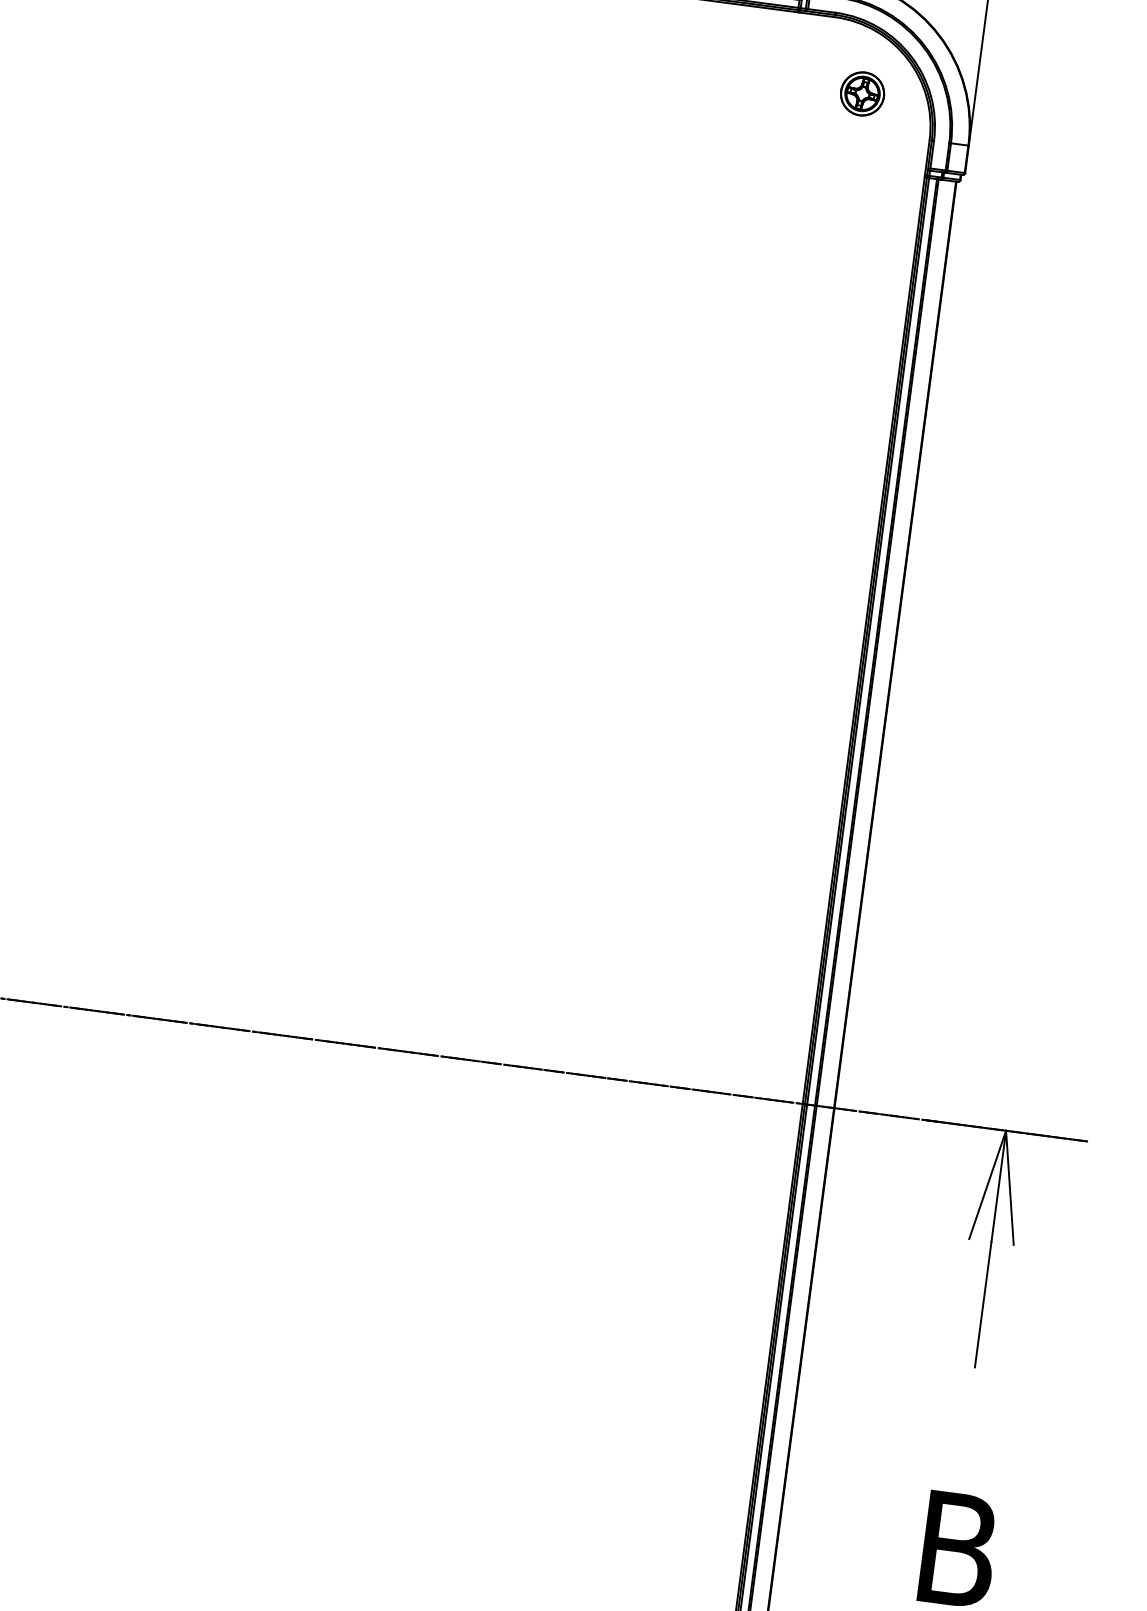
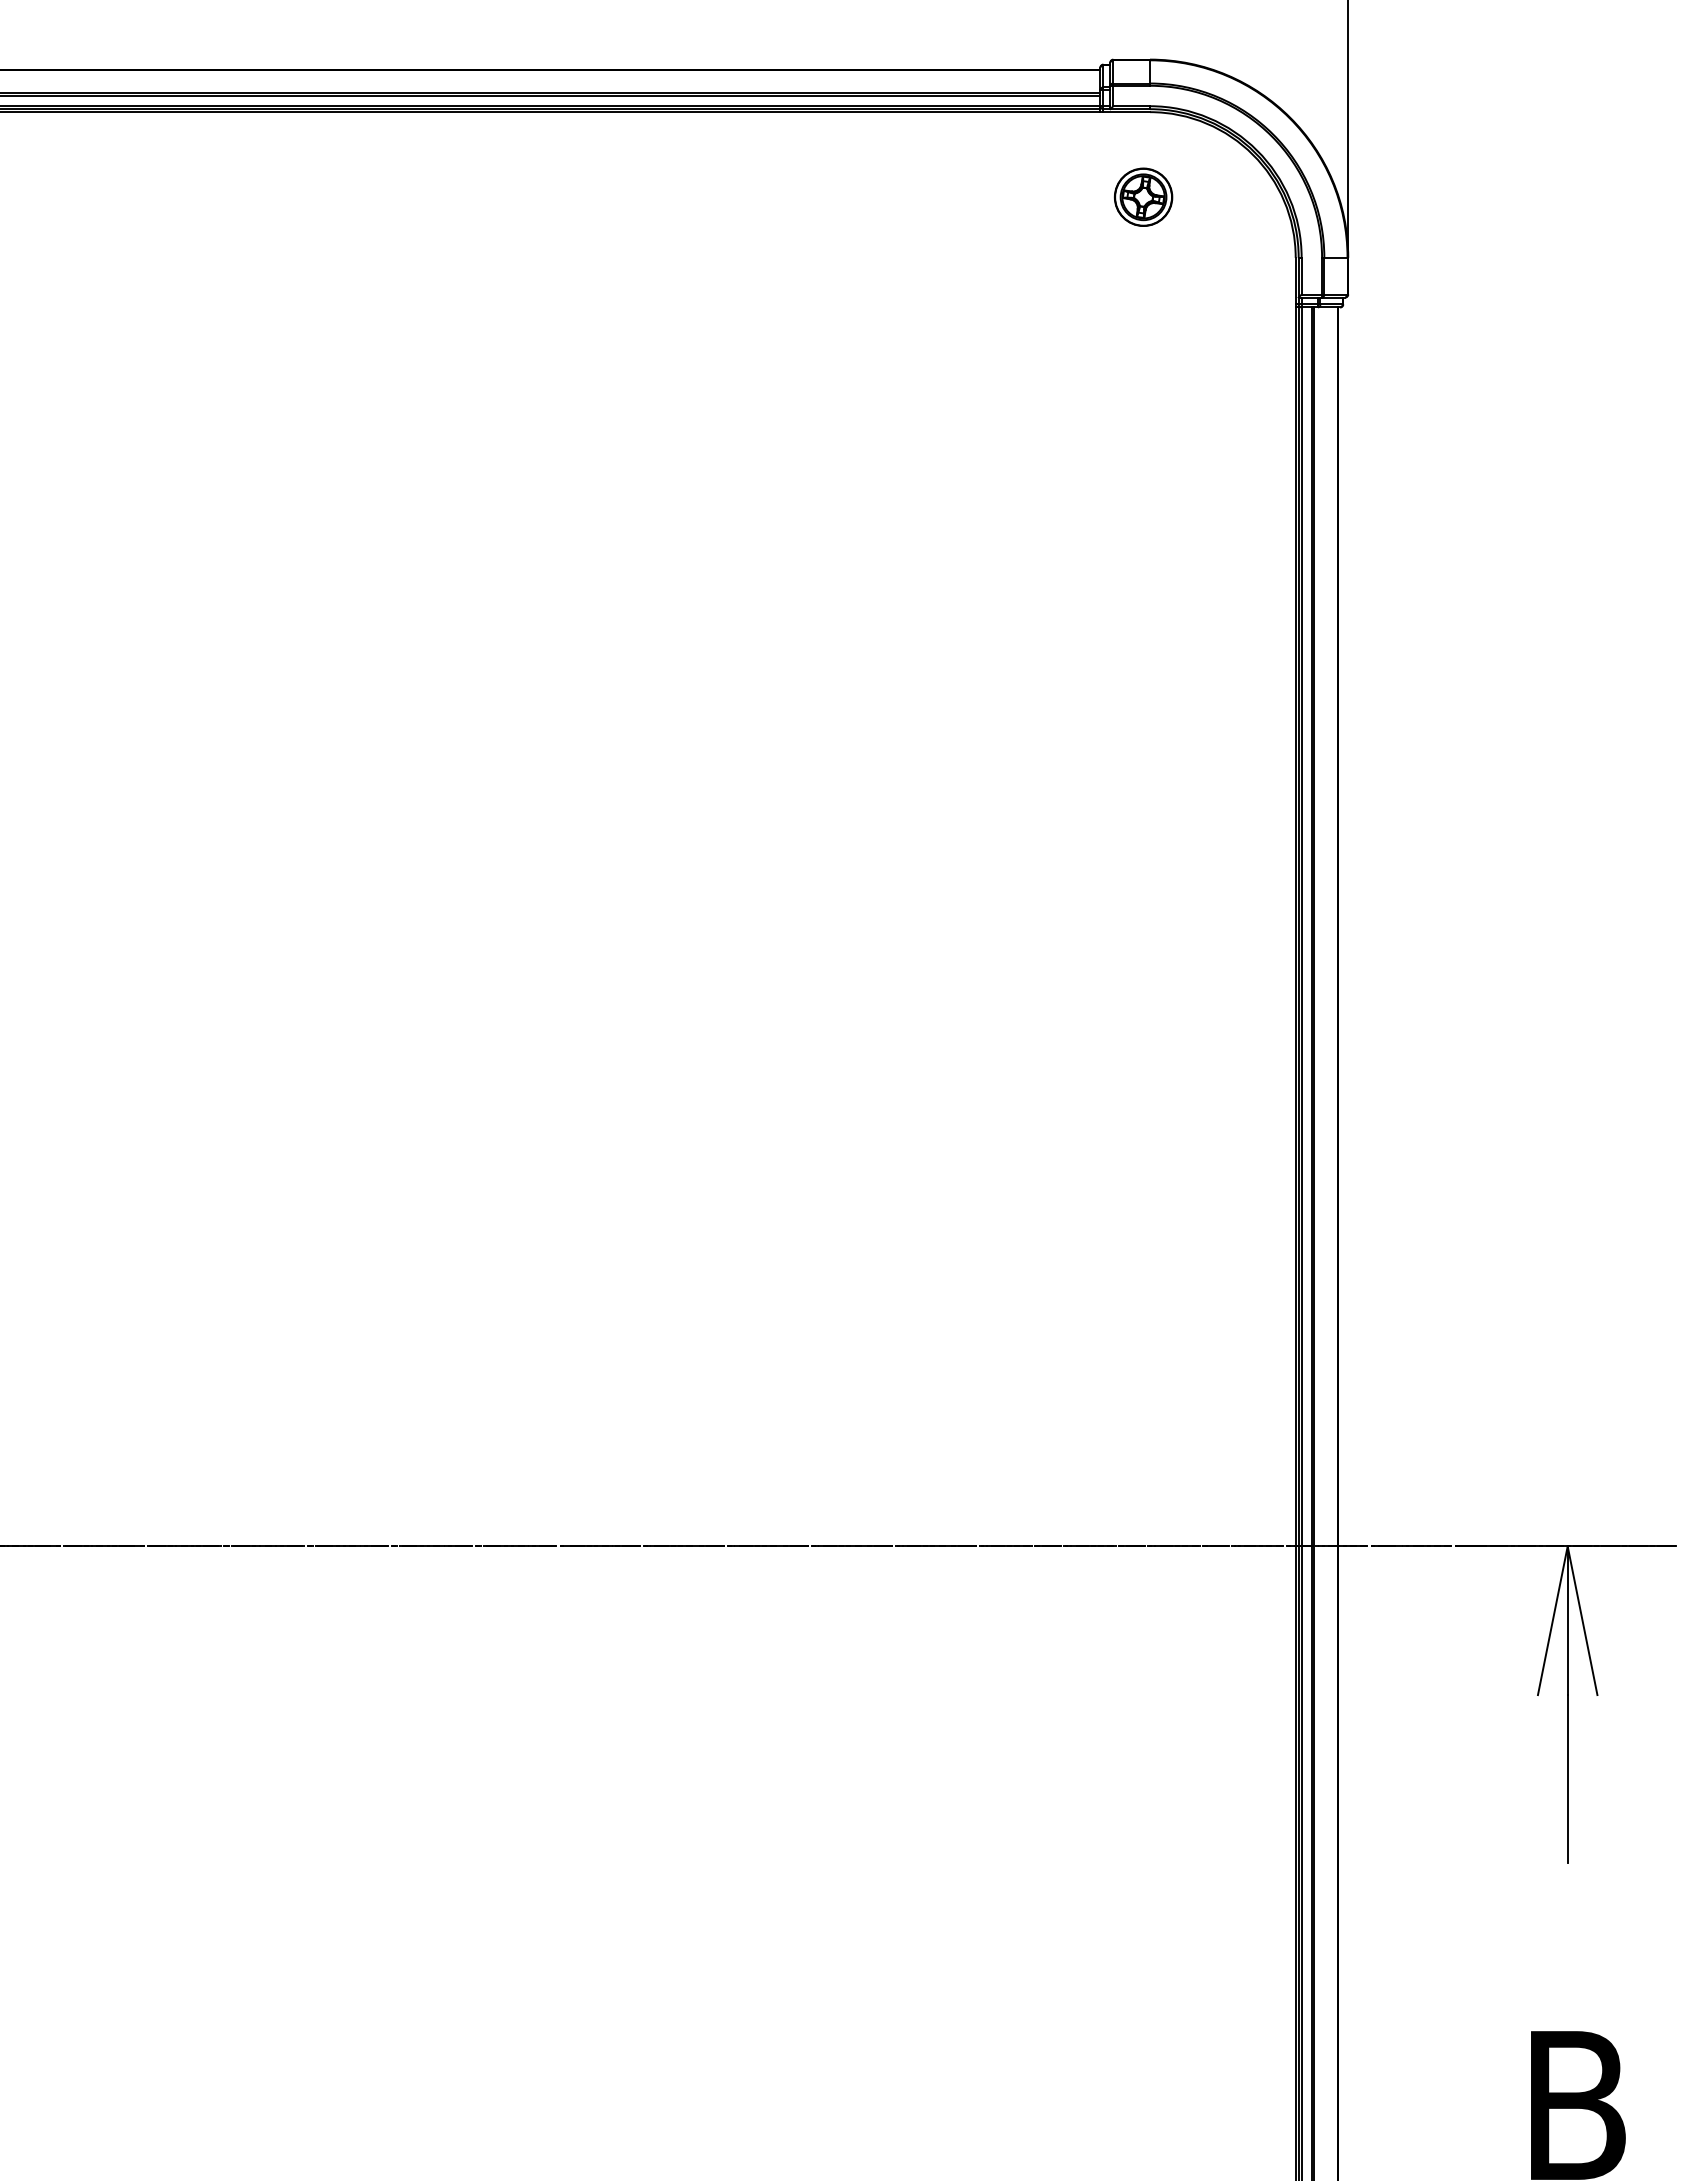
part: (862, 93) -> (1143, 196), moved

